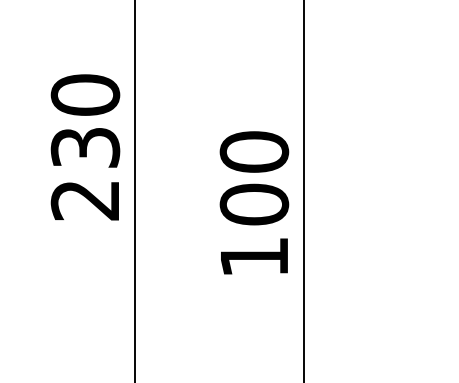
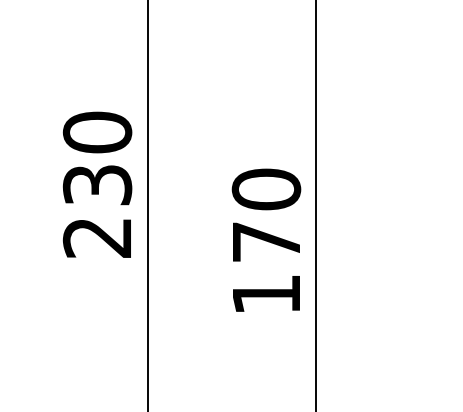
text: (254, 204) -> (266, 241), 100 -> 170

